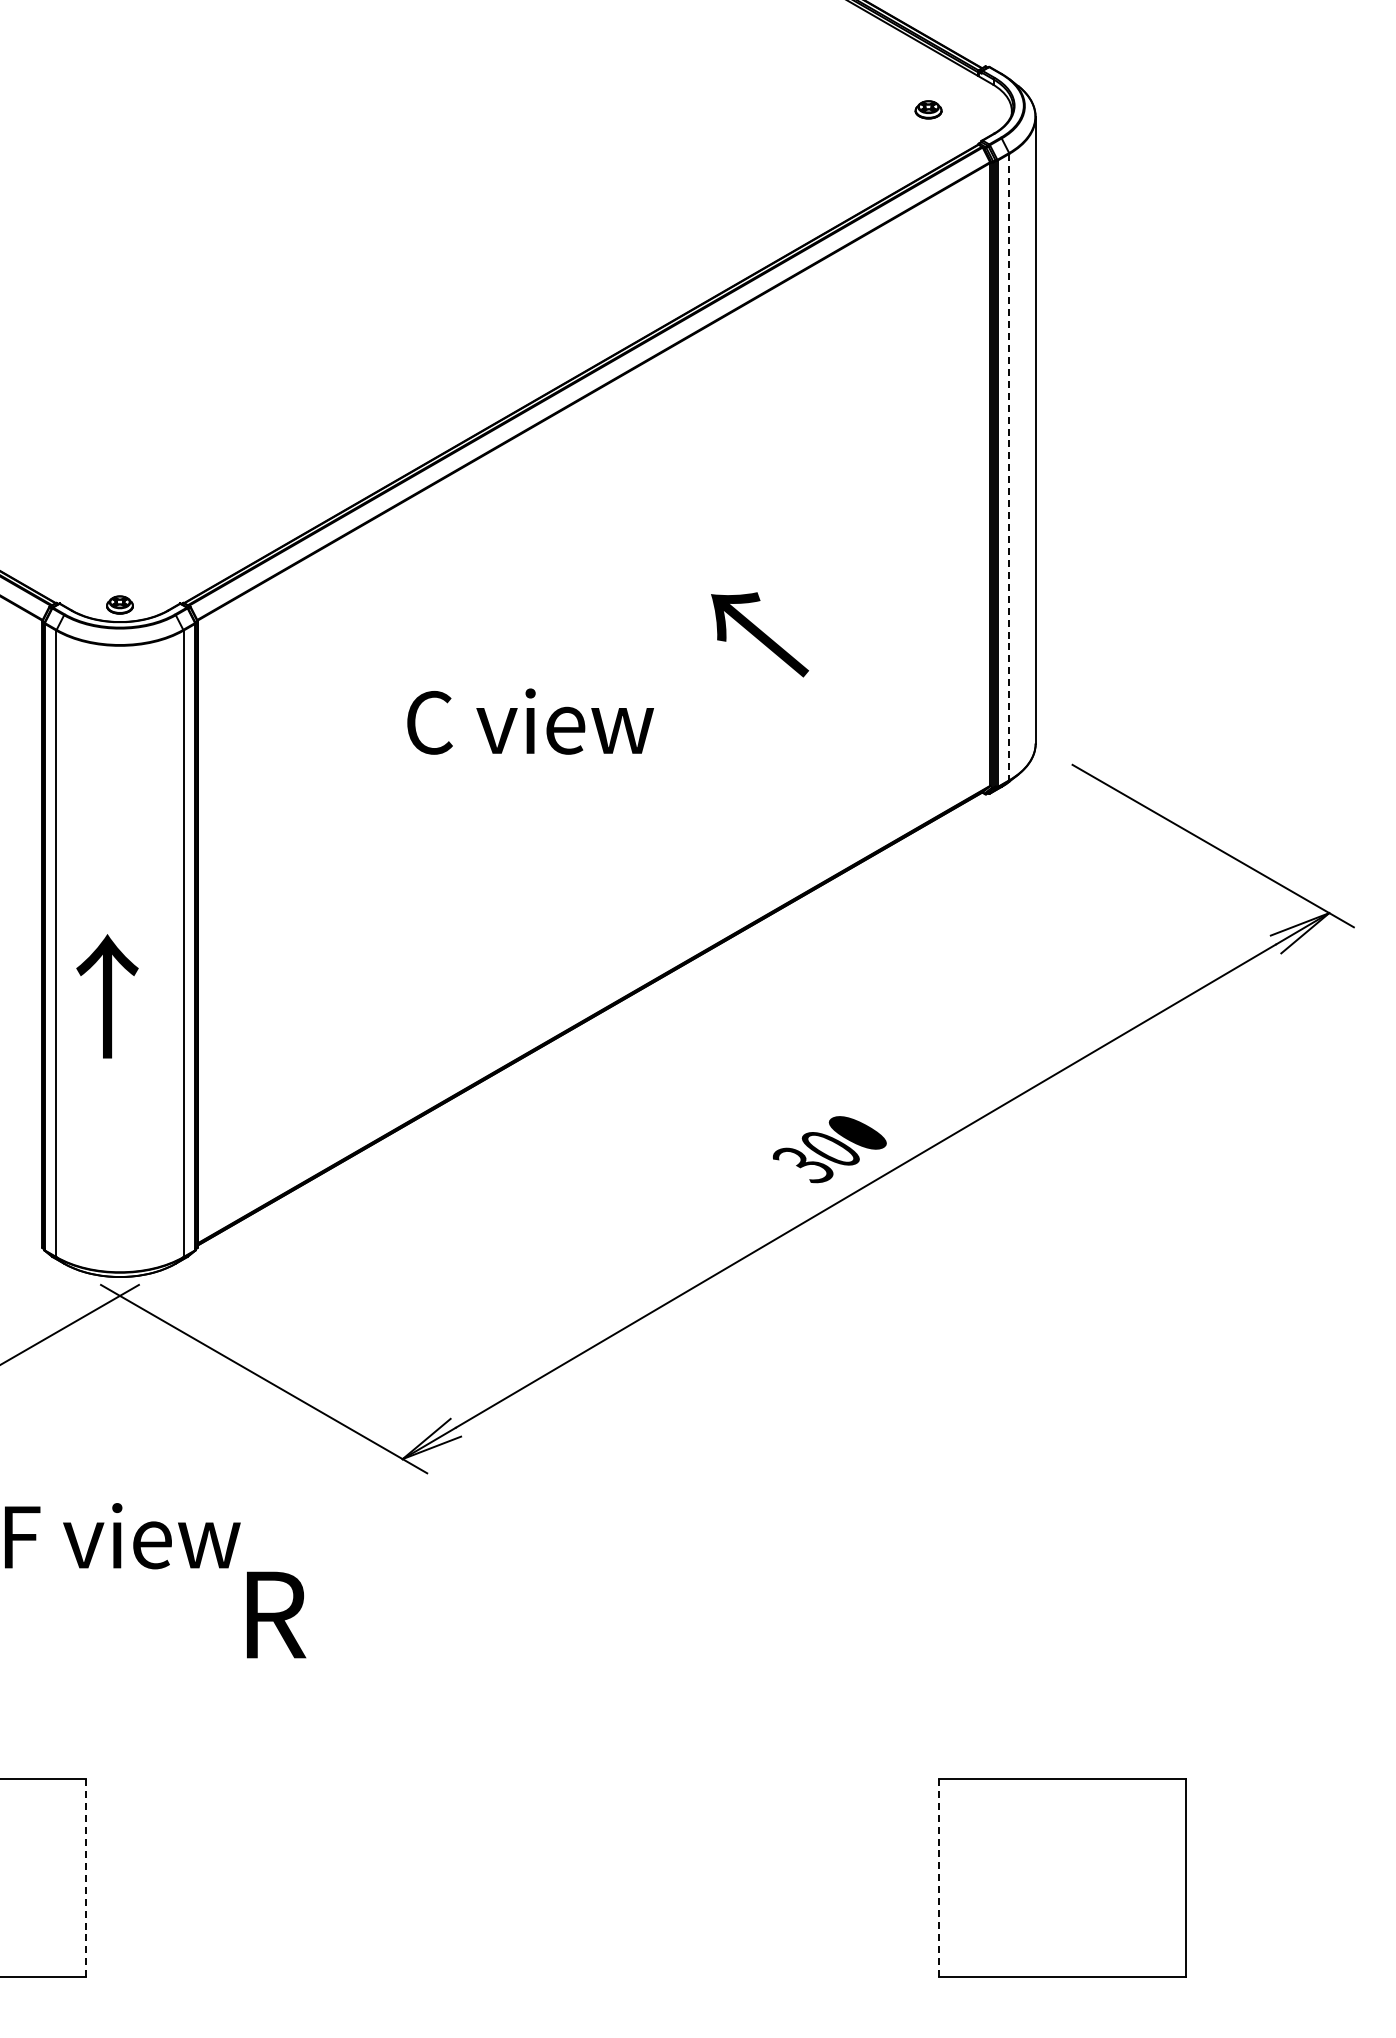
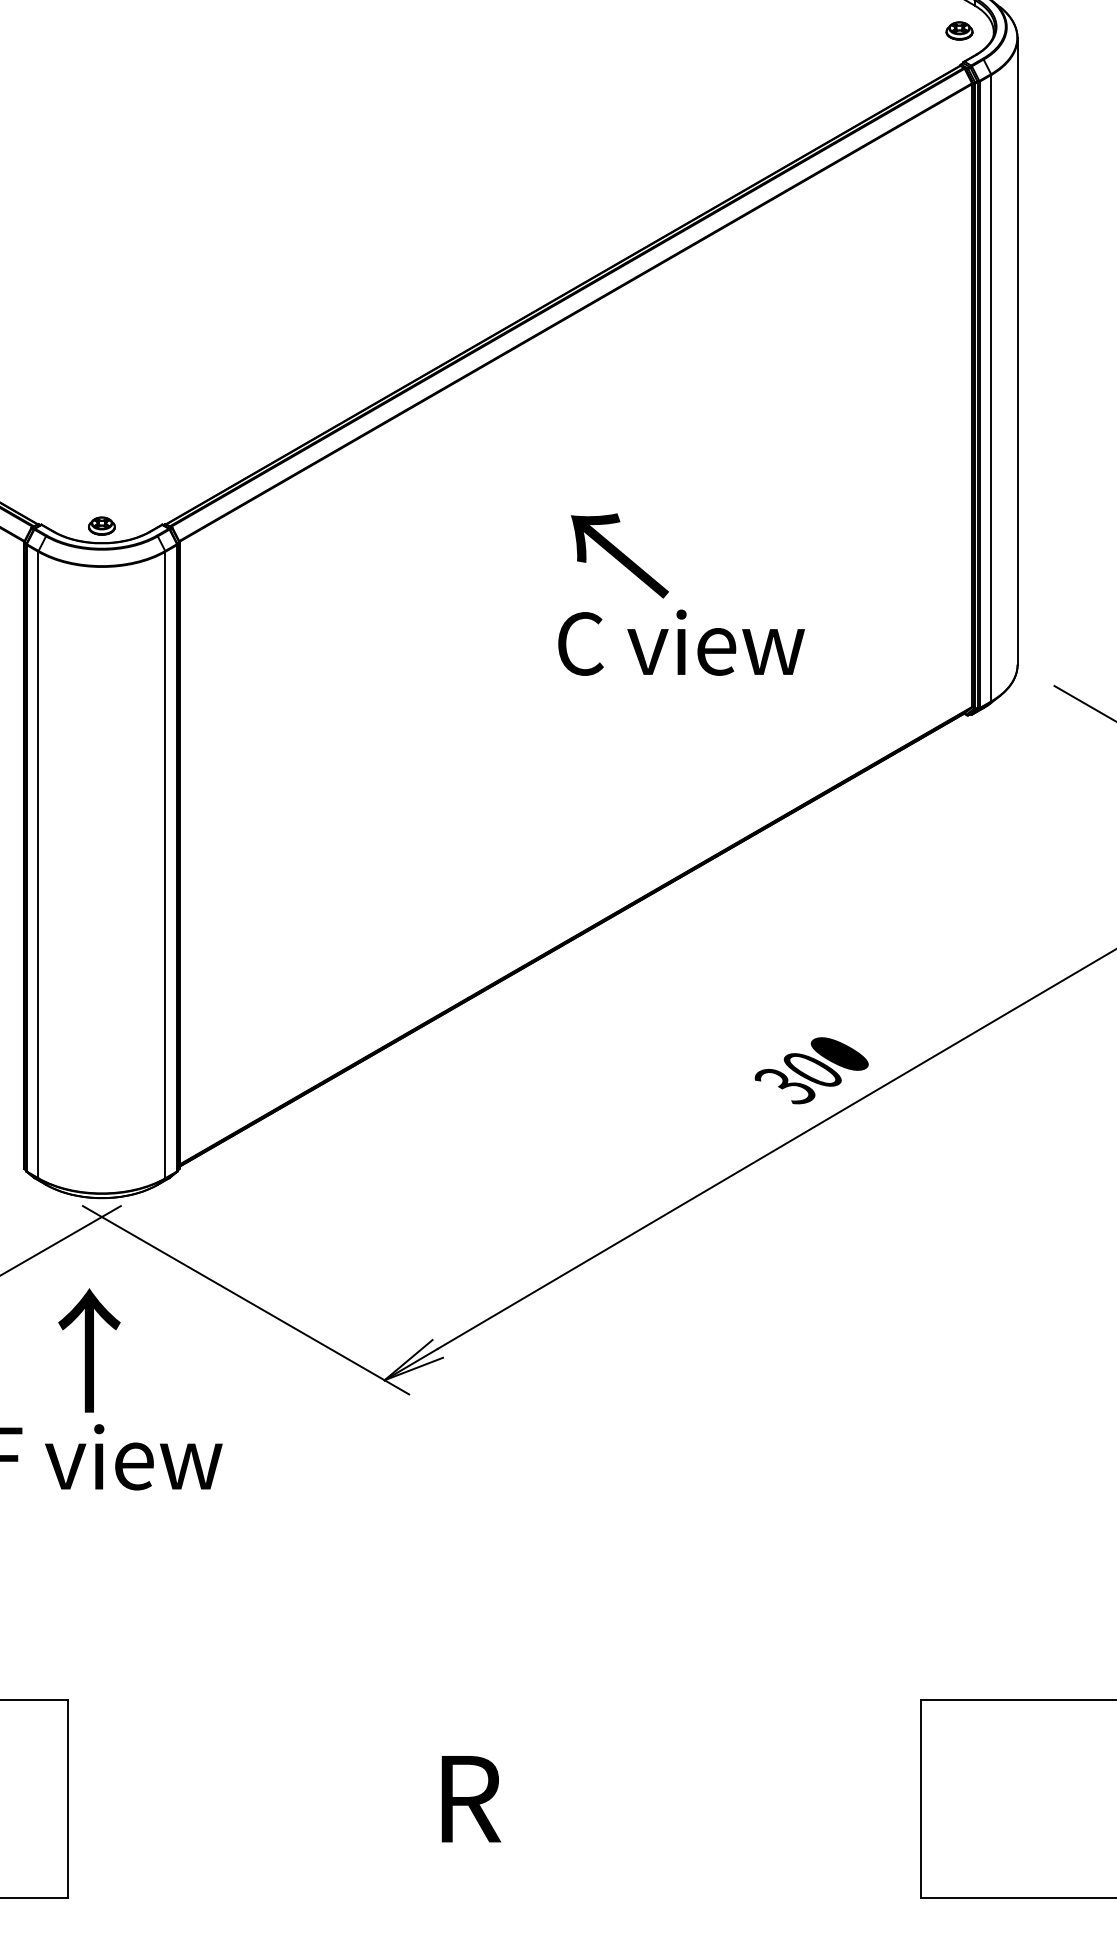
part: (928, 109) -> (959, 30), moved
line: (1009, 467) -> (991, 388), dashed -> solid
text: (759, 634) -> (619, 555), moved
text: (530, 721) -> (681, 642), moved
text: (107, 996) -> (89, 1350), moved
text: (276, 1614) -> (471, 1798), moved
line: (85, 1878) -> (67, 1799), dashed -> solid
line: (939, 1878) -> (921, 1799), dashed -> solid

